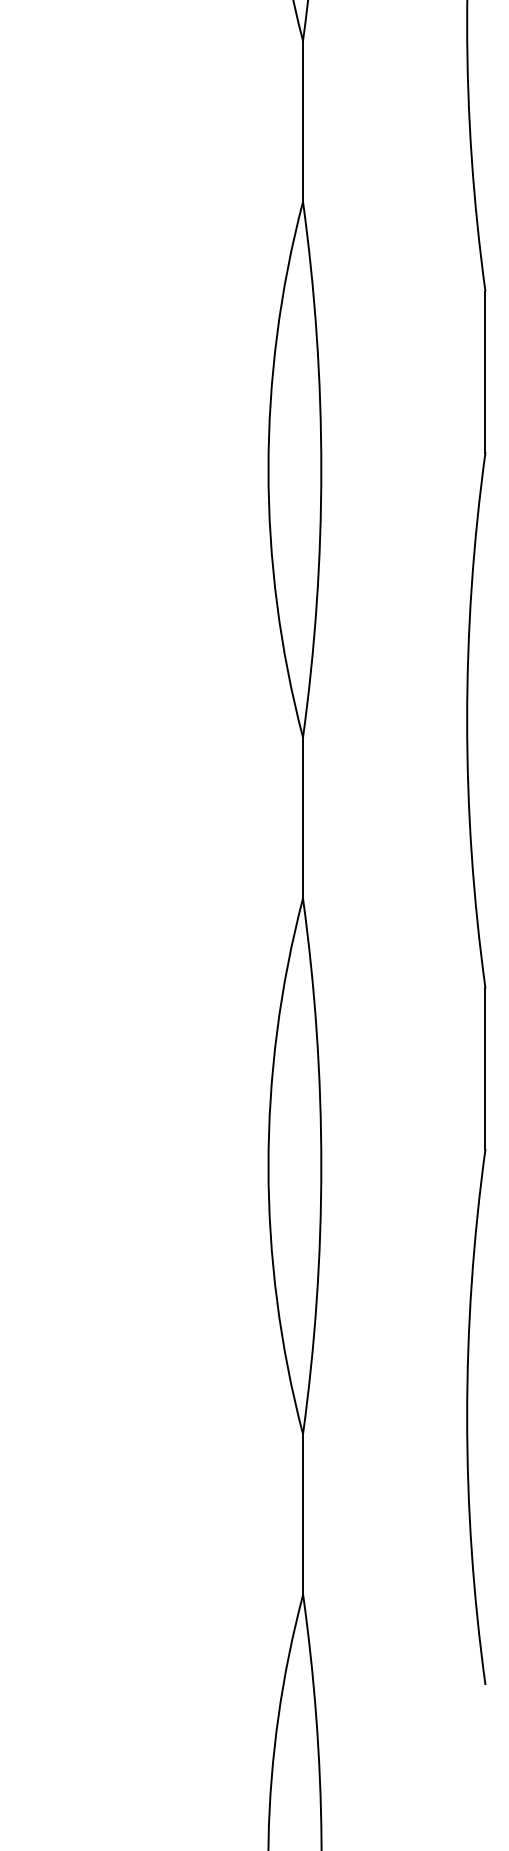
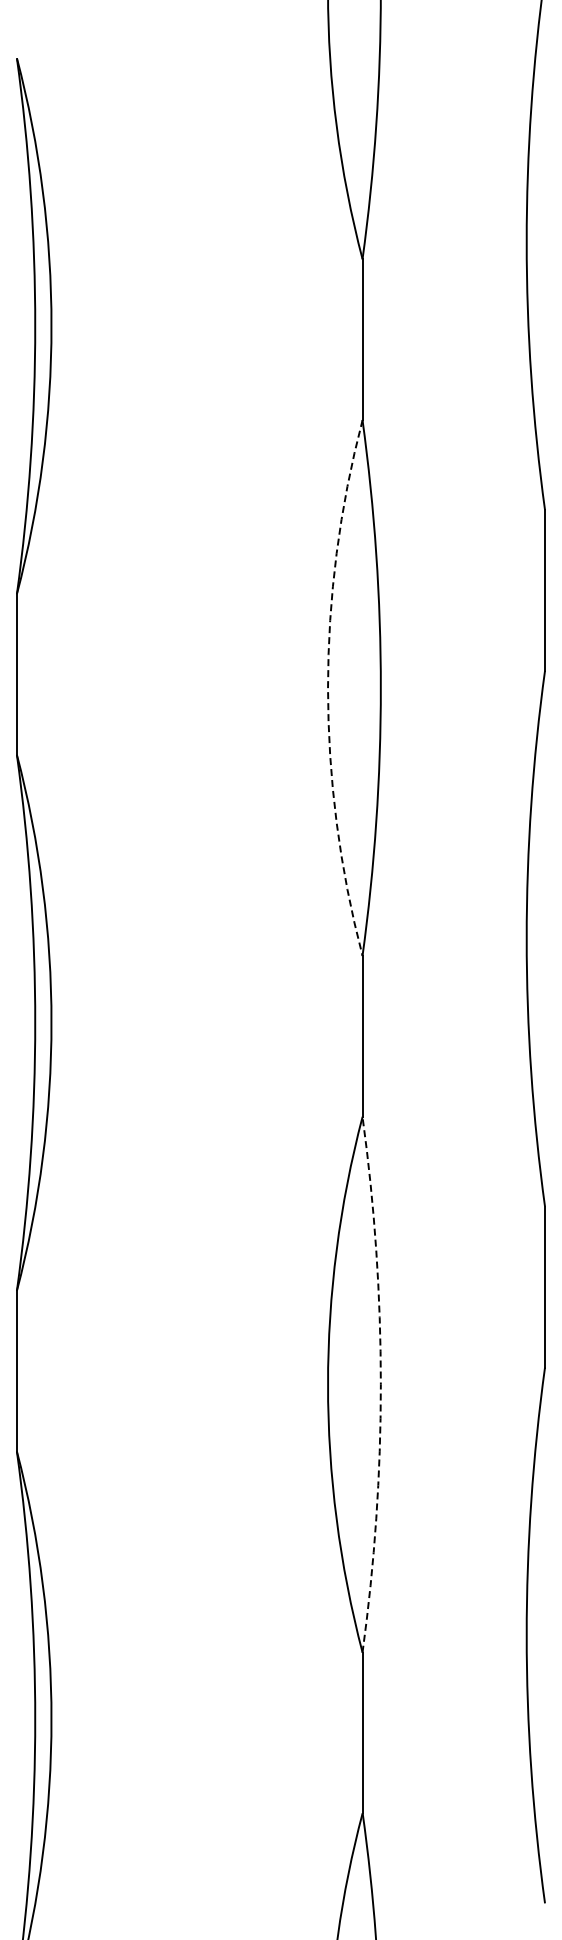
arc: (268, 470) -> (328, 688), solid -> dashed
arc: (320, 1166) -> (380, 1384), solid -> dashed

